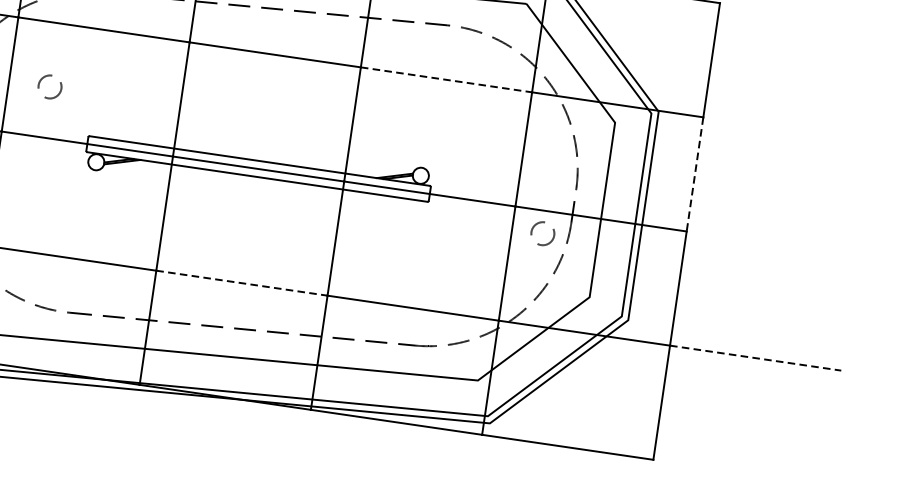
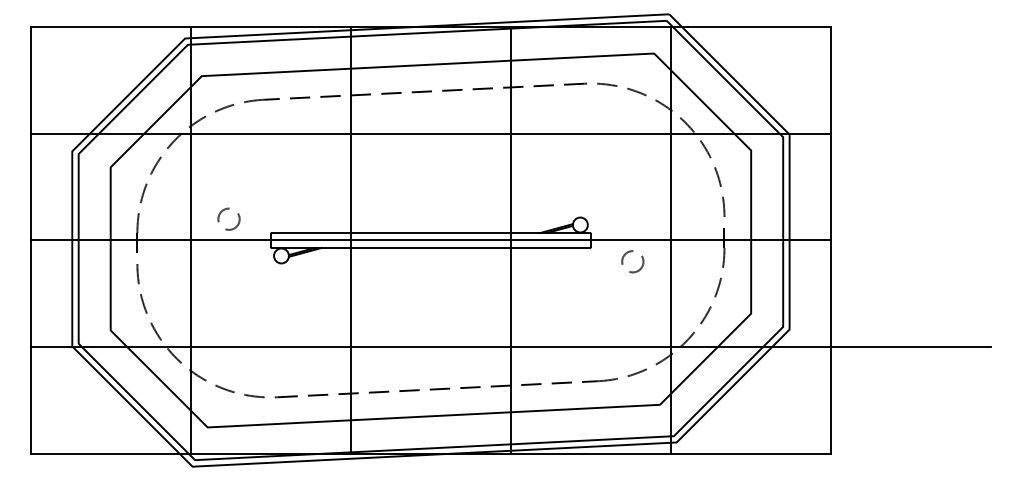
line: (447, 79) -> (591, 133), dashed -> solid
circle: (49, 86) -> (228, 218), moved
line: (695, 174) -> (831, 187), dashed -> solid
circle: (542, 233) -> (632, 261), moved
line: (242, 283) -> (431, 347), dashed -> solid
line: (755, 358) -> (911, 347), dashed -> solid

